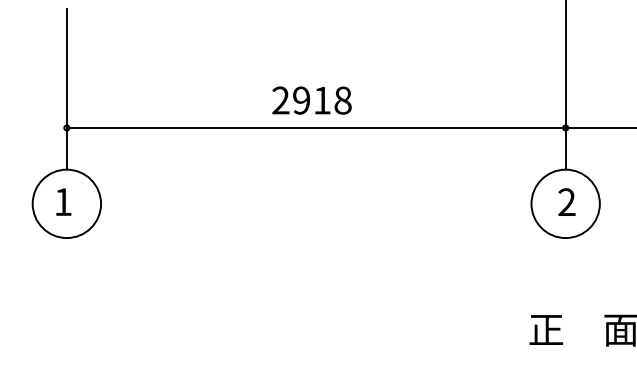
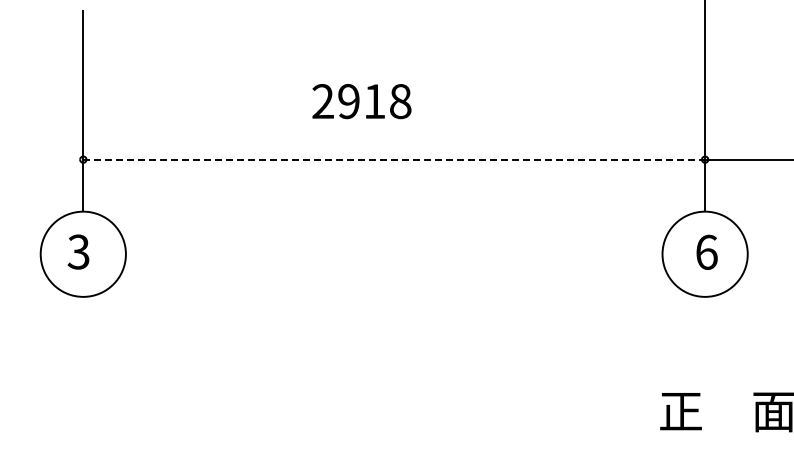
text: (311, 100) -> (361, 101), moved
line: (316, 127) -> (394, 159), solid -> dashed
text: (62, 201) -> (78, 251), 1 -> 3
text: (566, 201) -> (706, 251), 2 -> 6

